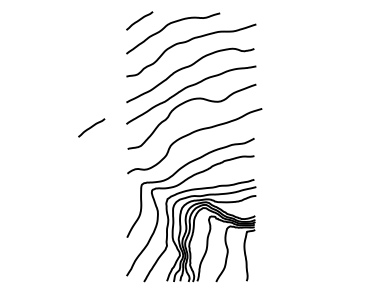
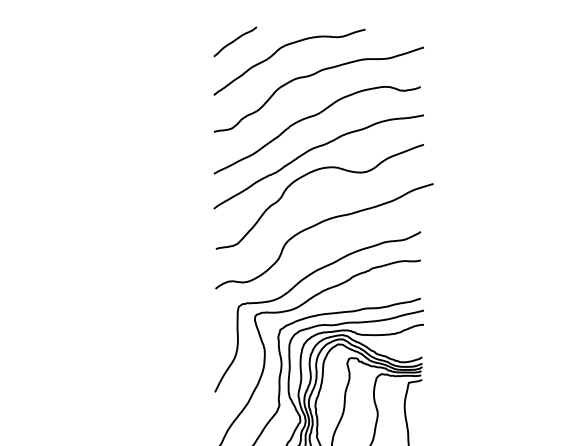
curve: (91, 127) -> (157, 214), removed

